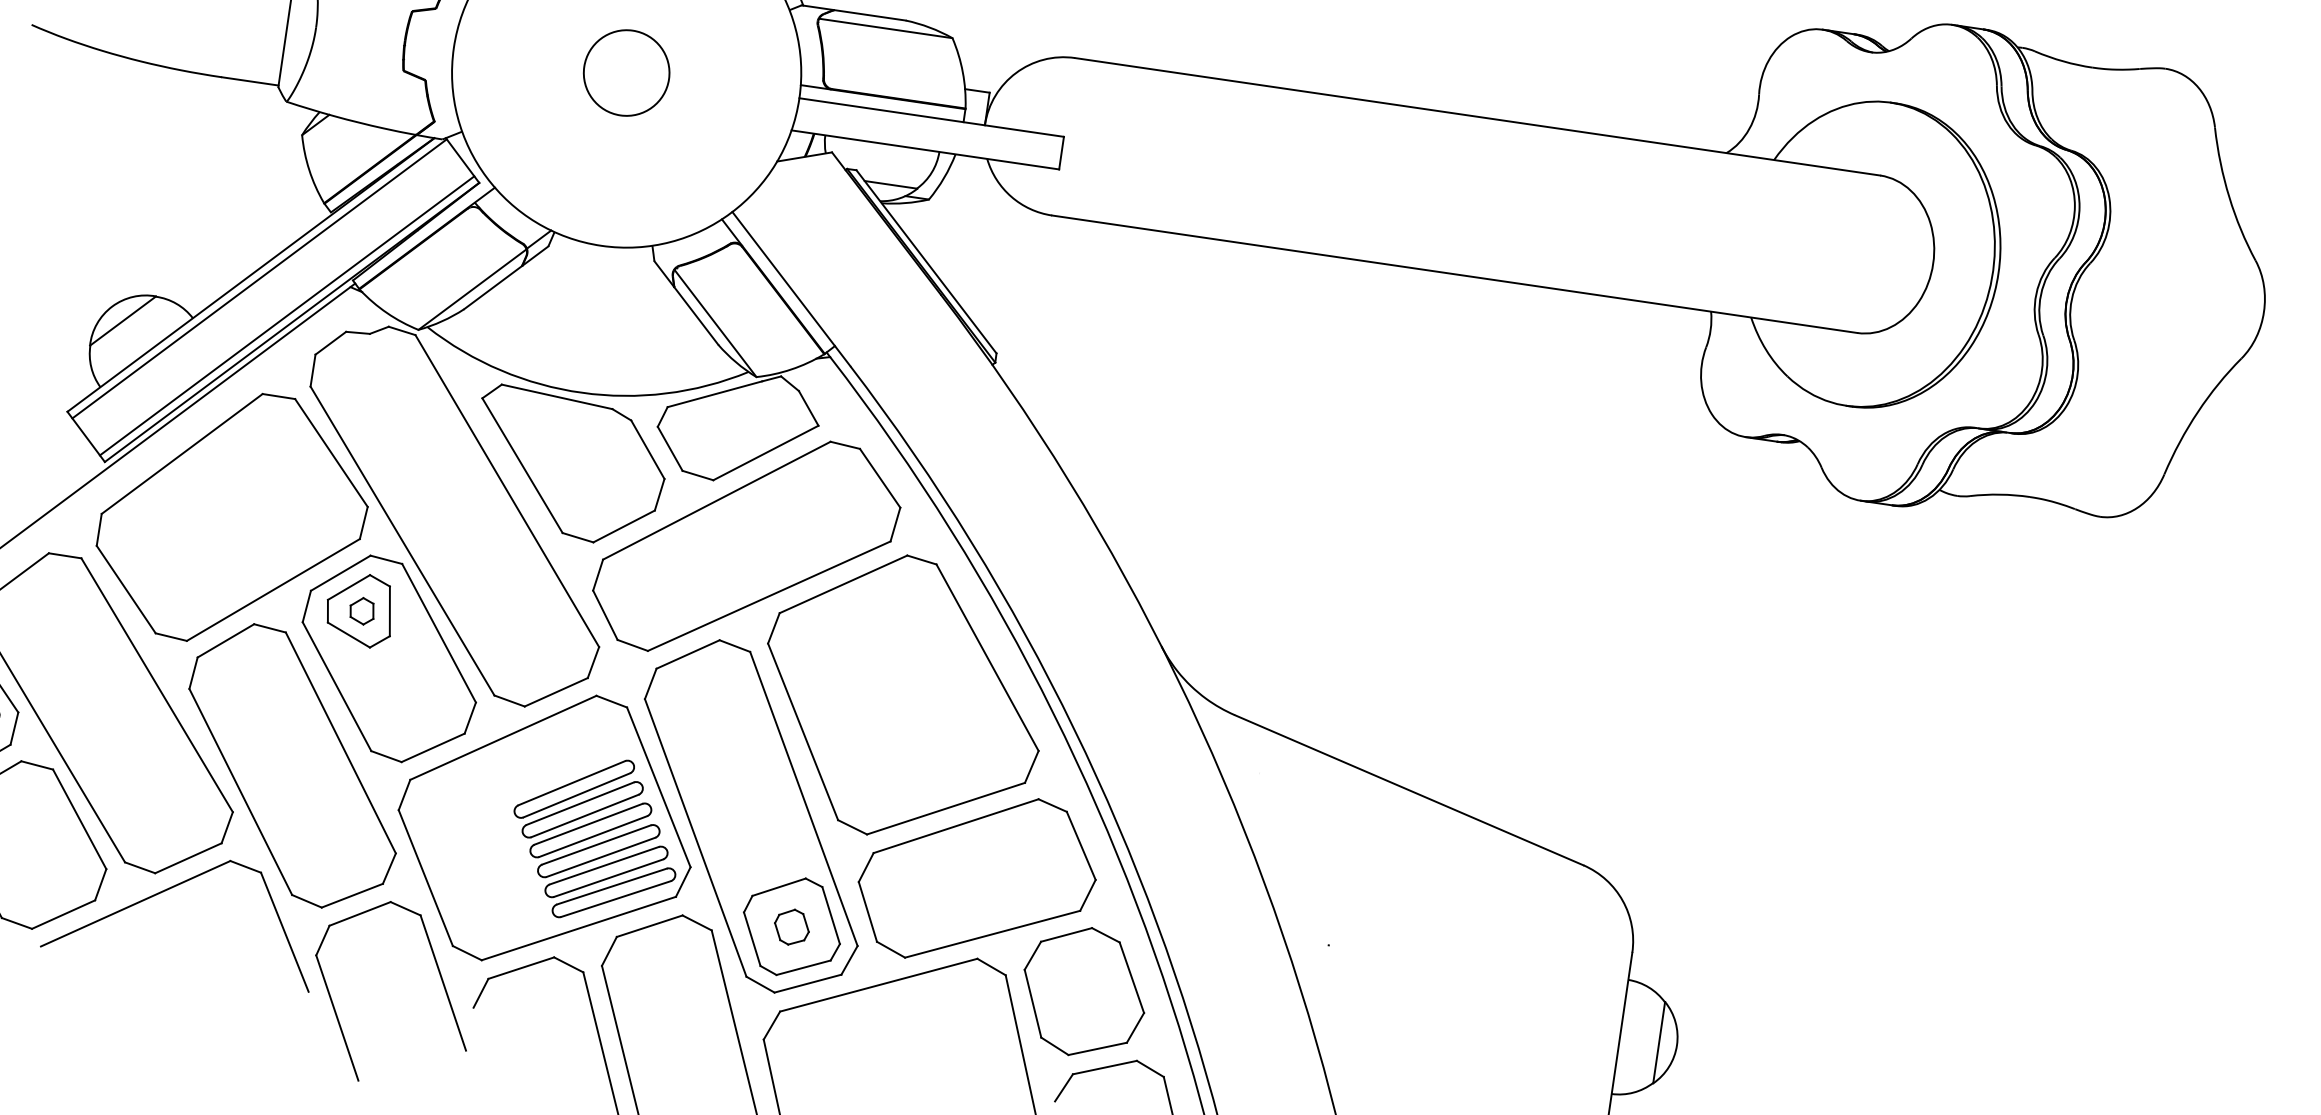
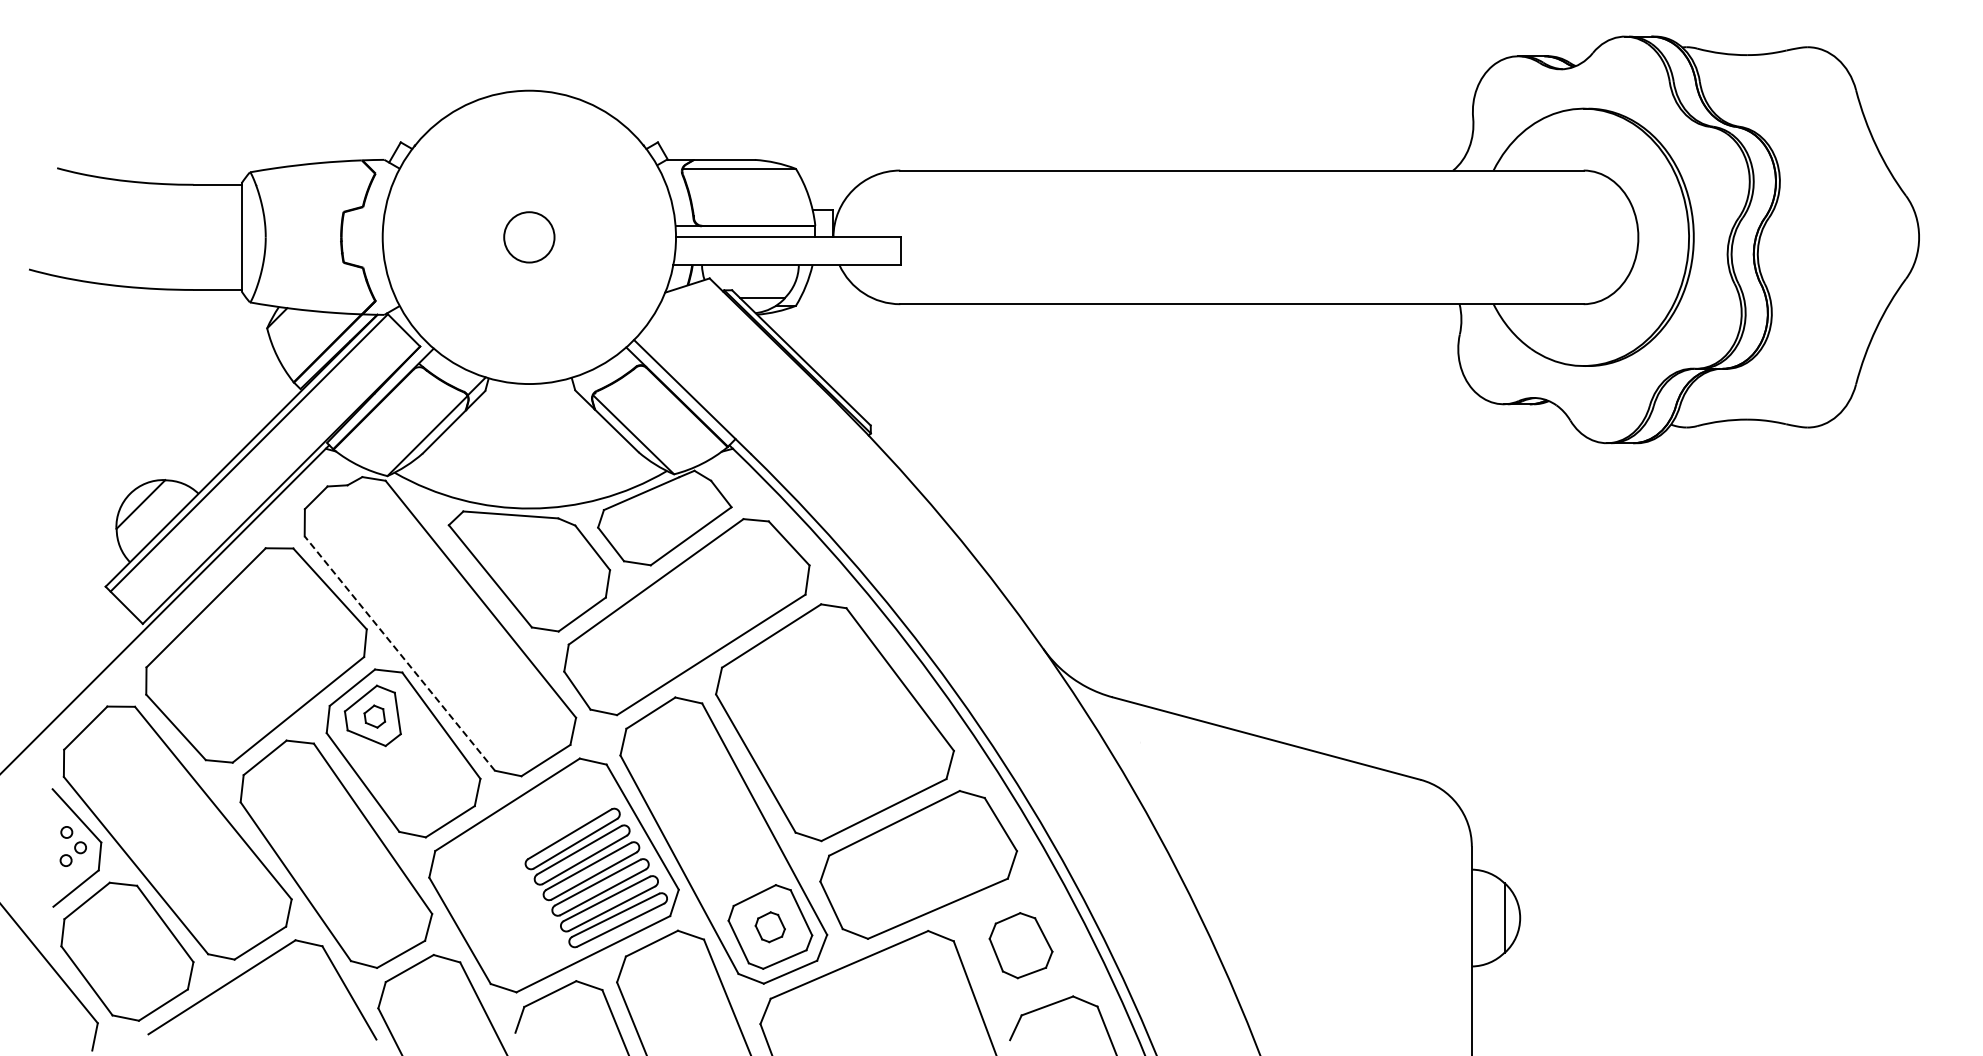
circle: (626, 73) -> (529, 237), size x0.7
line: (286, 316) -> (276, 480), removed
line: (402, 540) -> (399, 653), solid -> dashed
part: (1083, 991) -> (1020, 945), size x0.6

